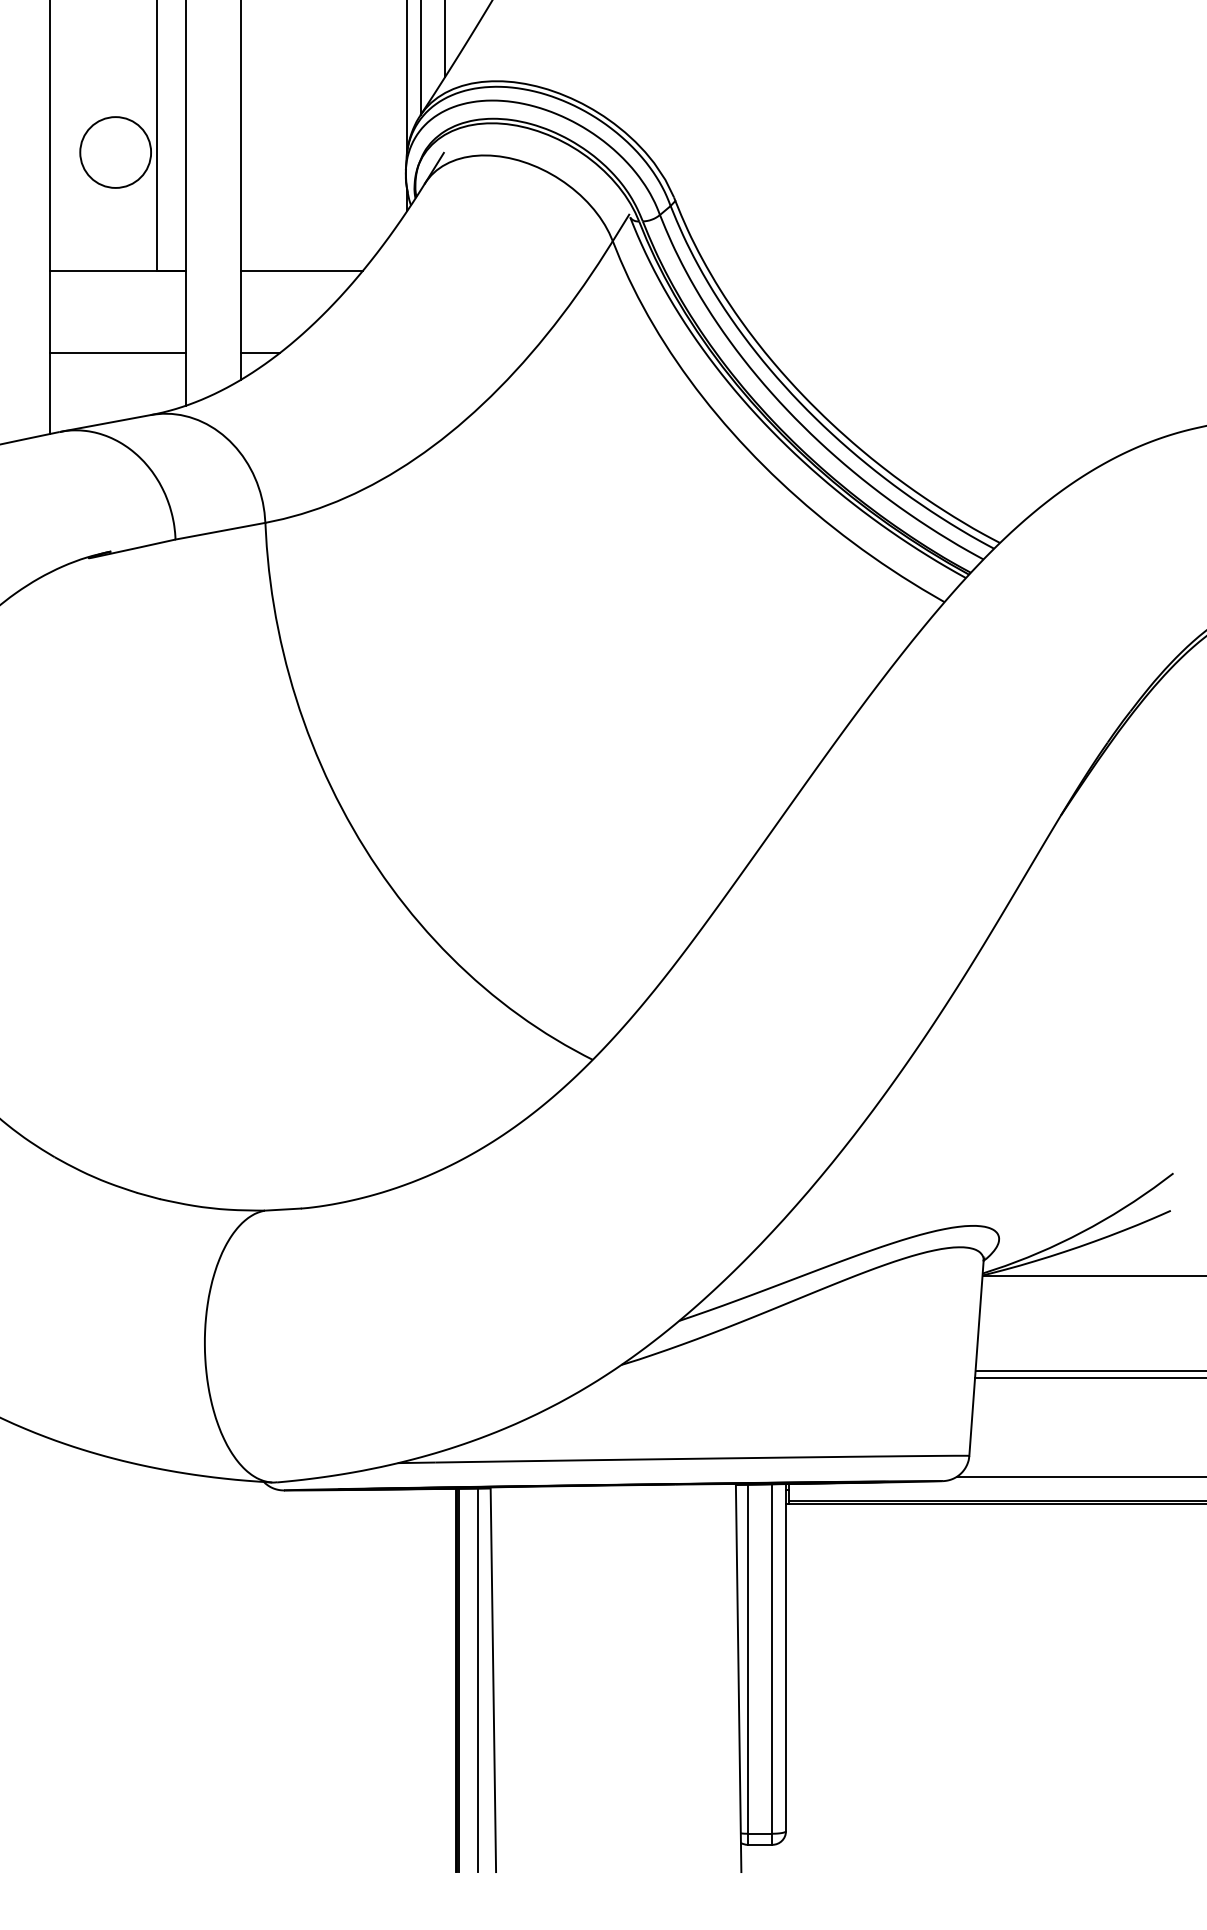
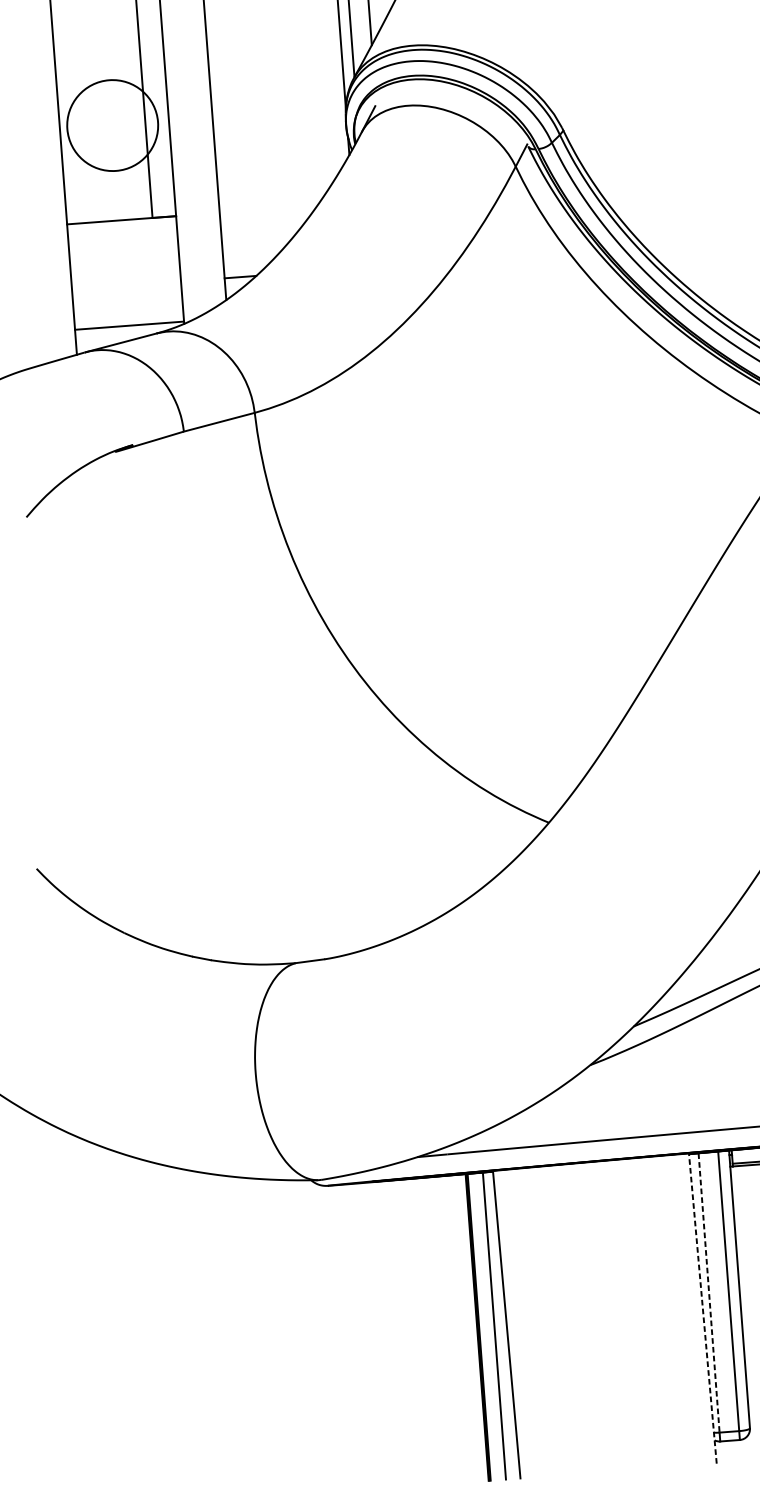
circle: (115, 152) -> (112, 125), size x1.6
line: (301, 271) -> (268, 209), removed
line: (117, 352) -> (129, 325), moved
line: (747, 1659) -> (708, 1293), solid -> dashed
line: (738, 1677) -> (702, 1308), solid -> dashed

